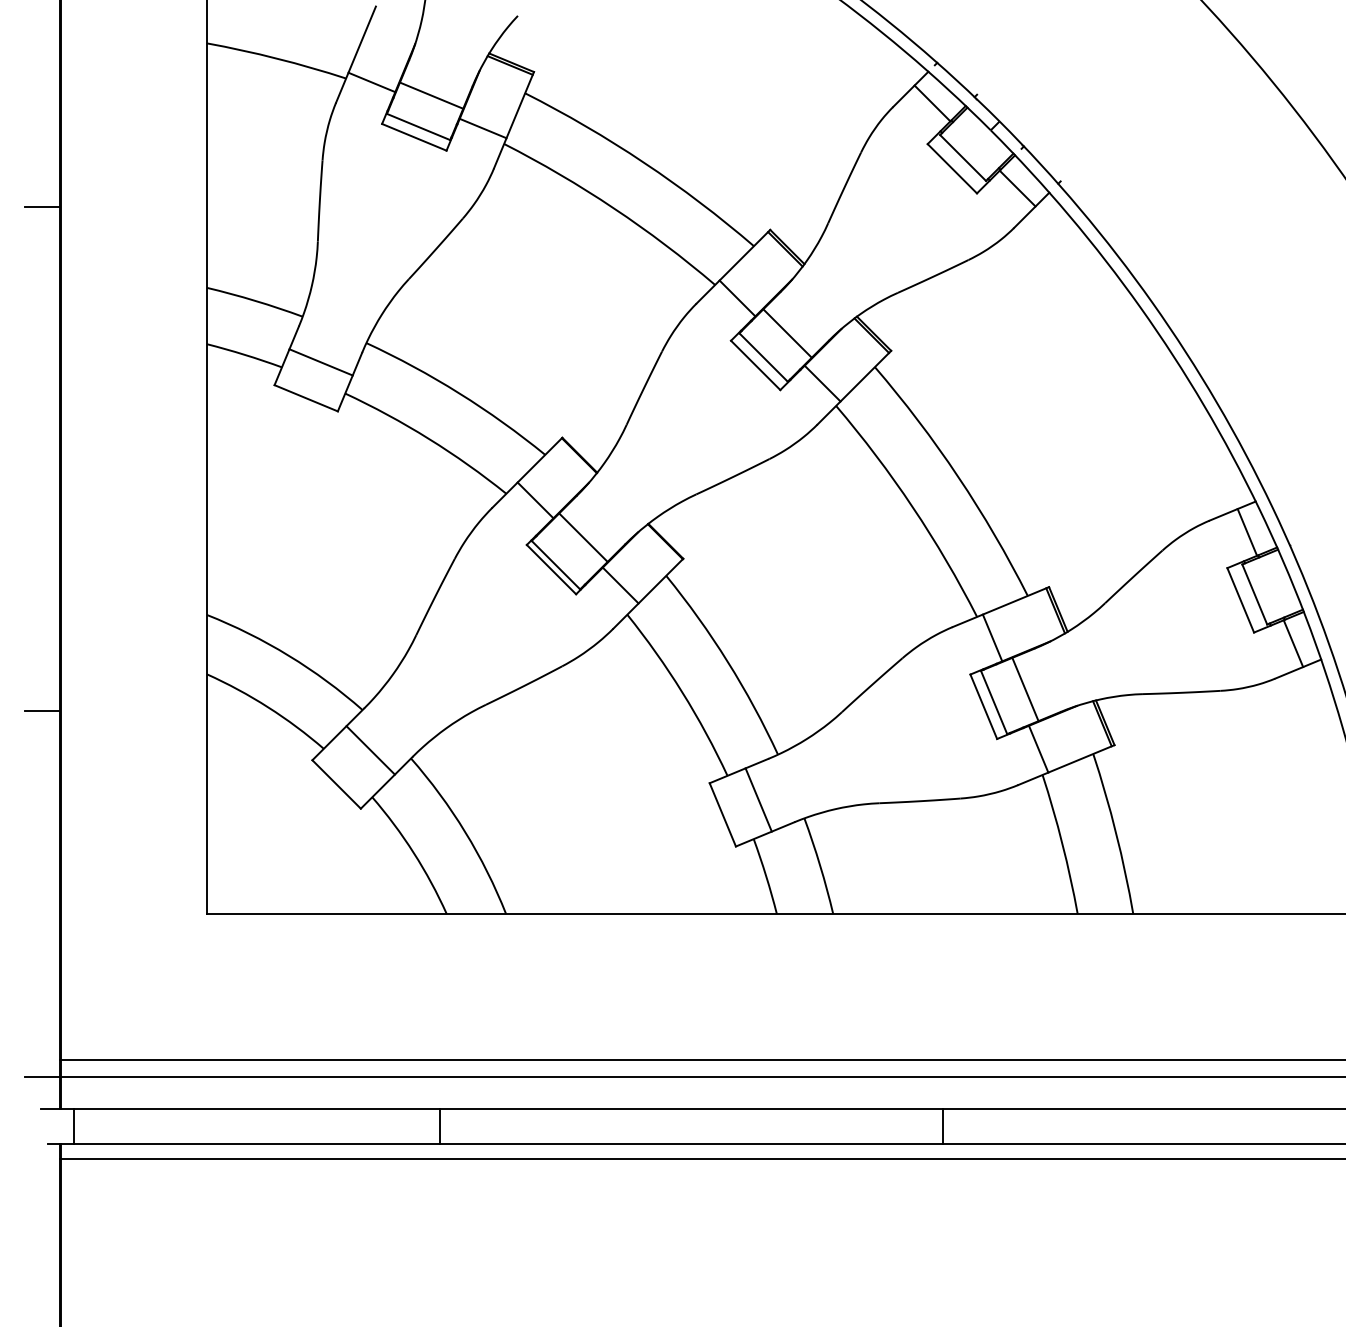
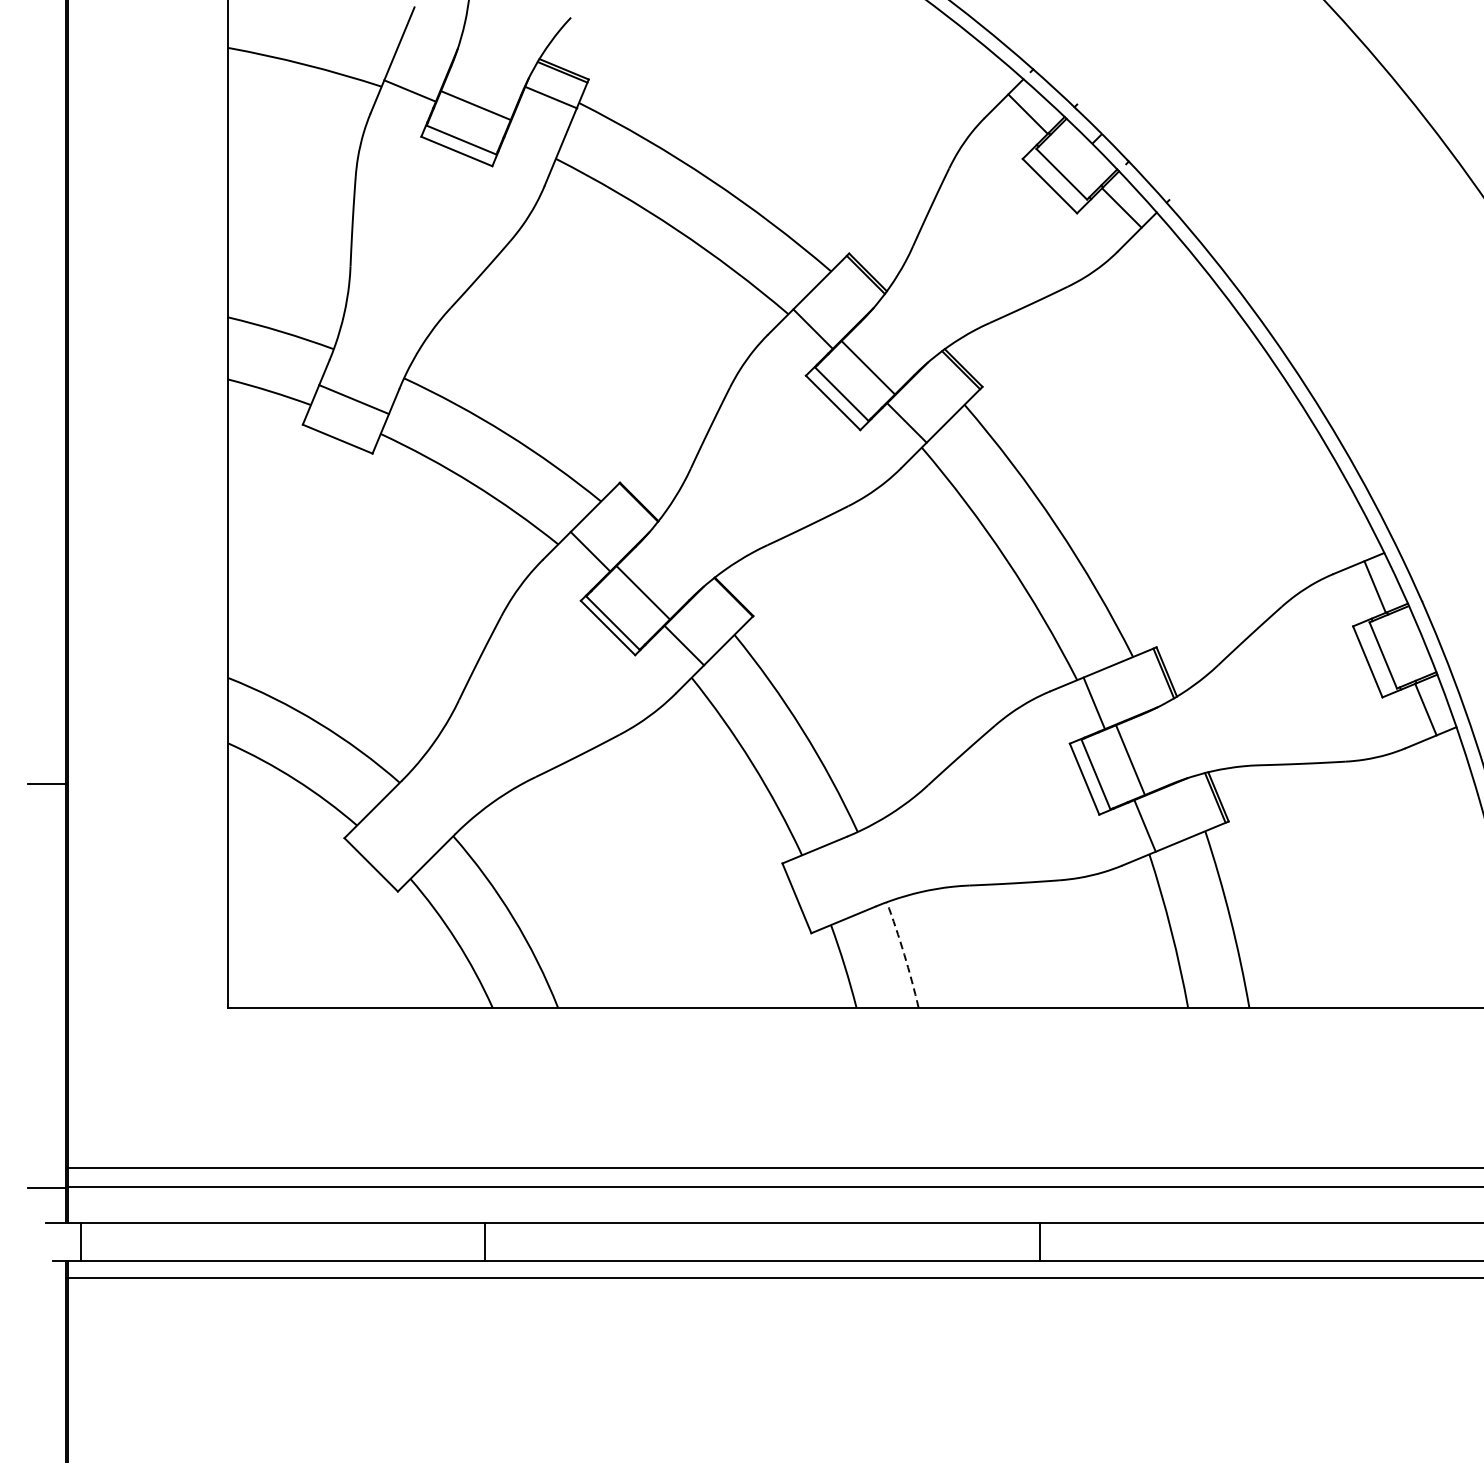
line: (482, 128) -> (550, 97), moved
line: (42, 207) -> (46, 228), removed
line: (370, 750) -> (408, 827), removed
line: (758, 799) -> (836, 881), removed
arc: (820, 865) -> (904, 954), solid -> dashed

